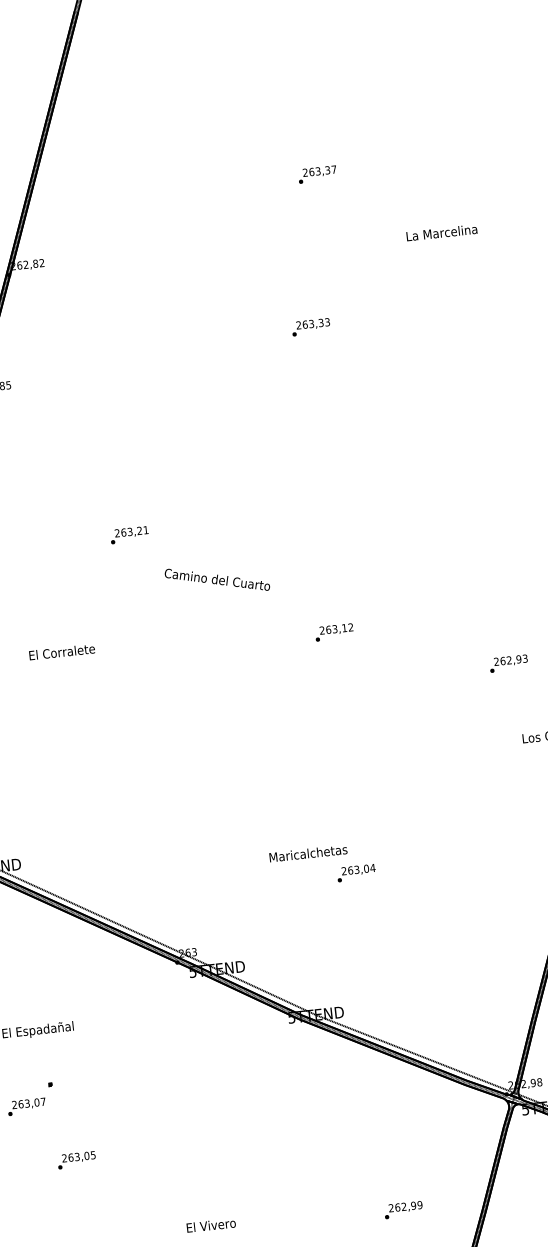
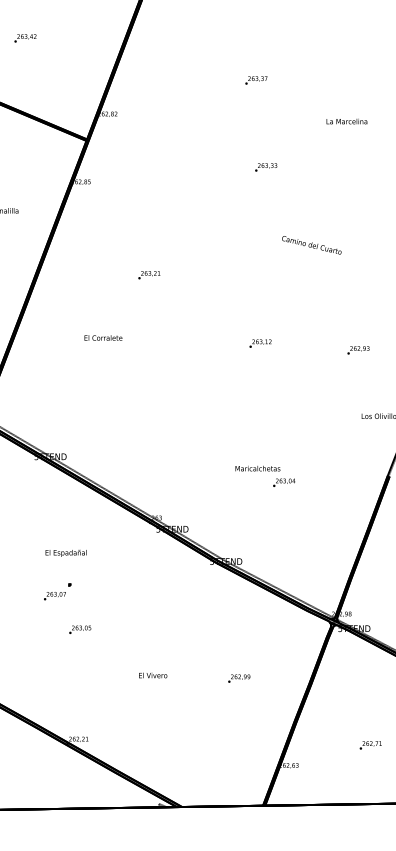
text: (317, 174) -> (256, 80), moved
text: (216, 580) -> (311, 245), moved
text: (508, 663) -> (358, 350), moved
text: (322, 863) -> (265, 475), moved
text: (404, 1209) -> (239, 678), moved

